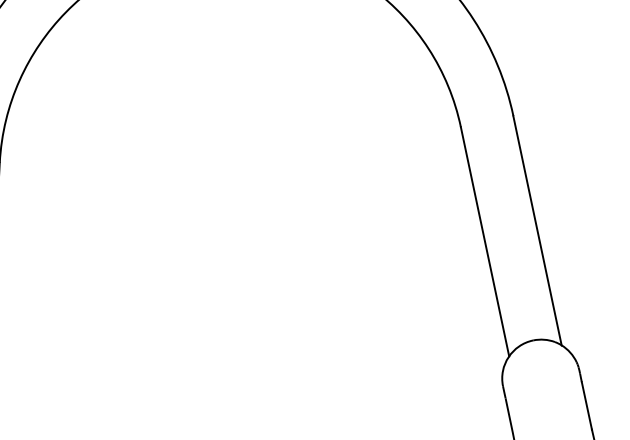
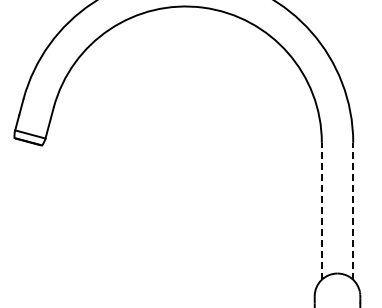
line: (538, 230) -> (353, 211), solid -> dashed
line: (484, 240) -> (321, 210), solid -> dashed

